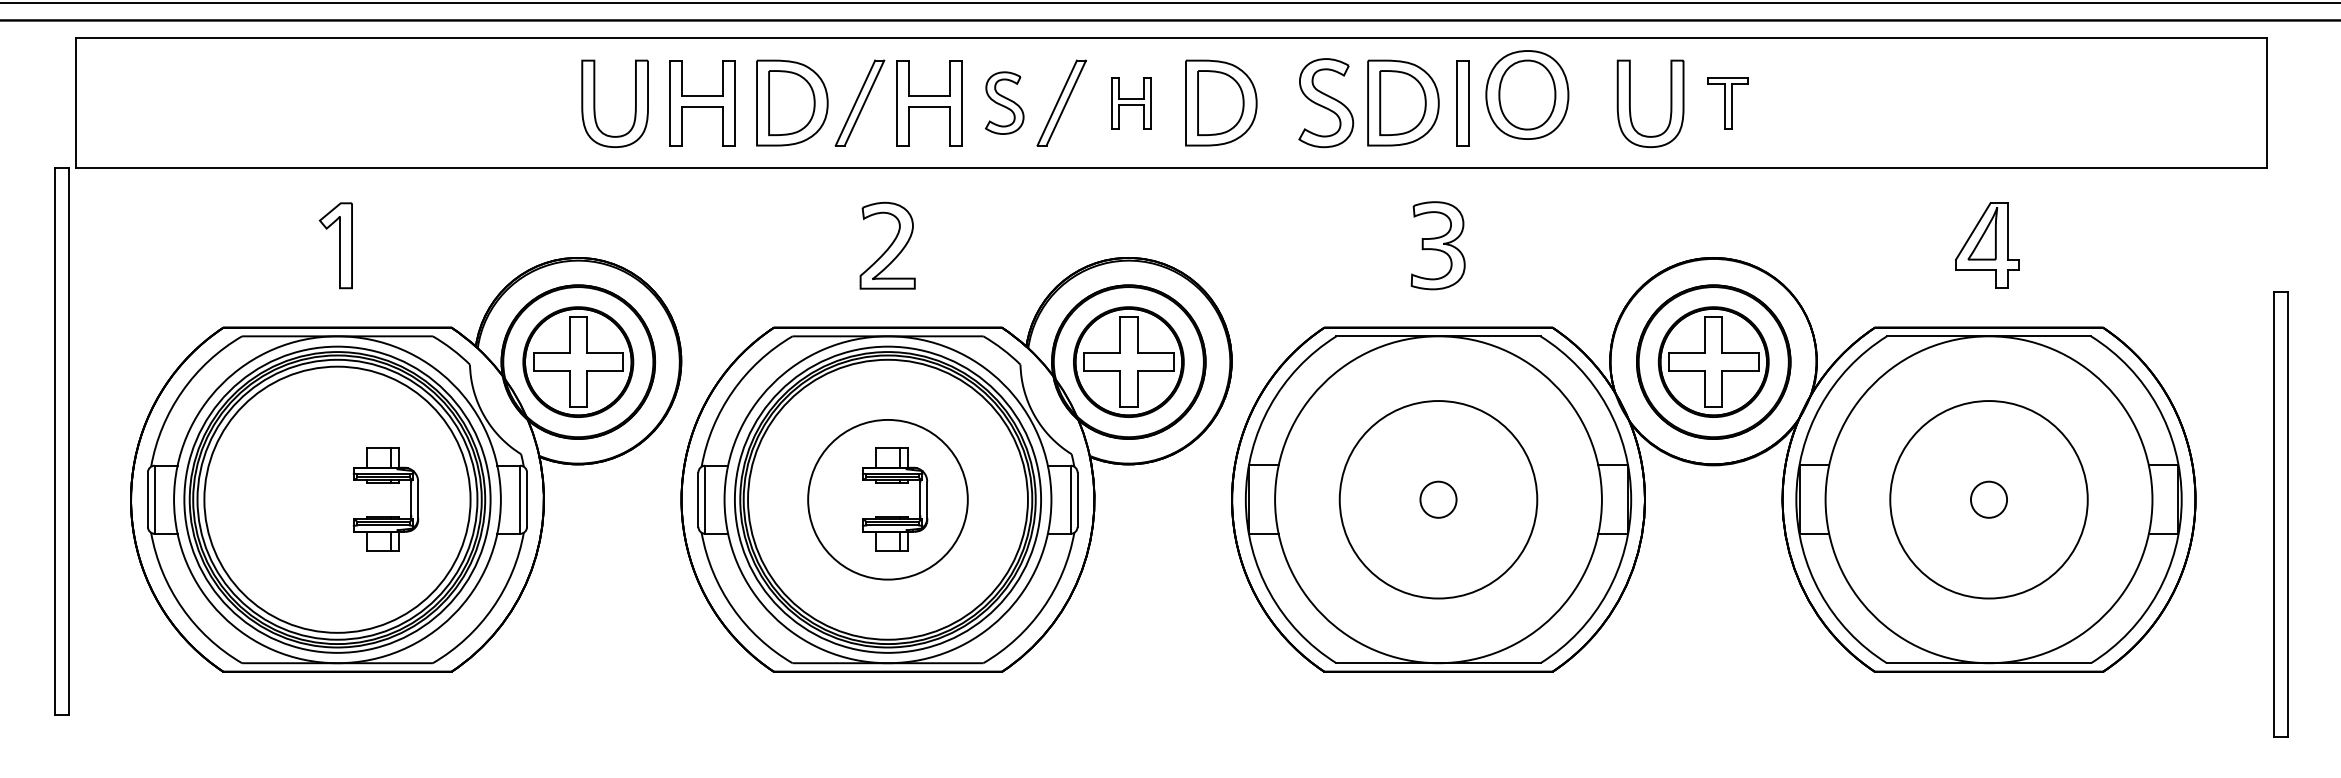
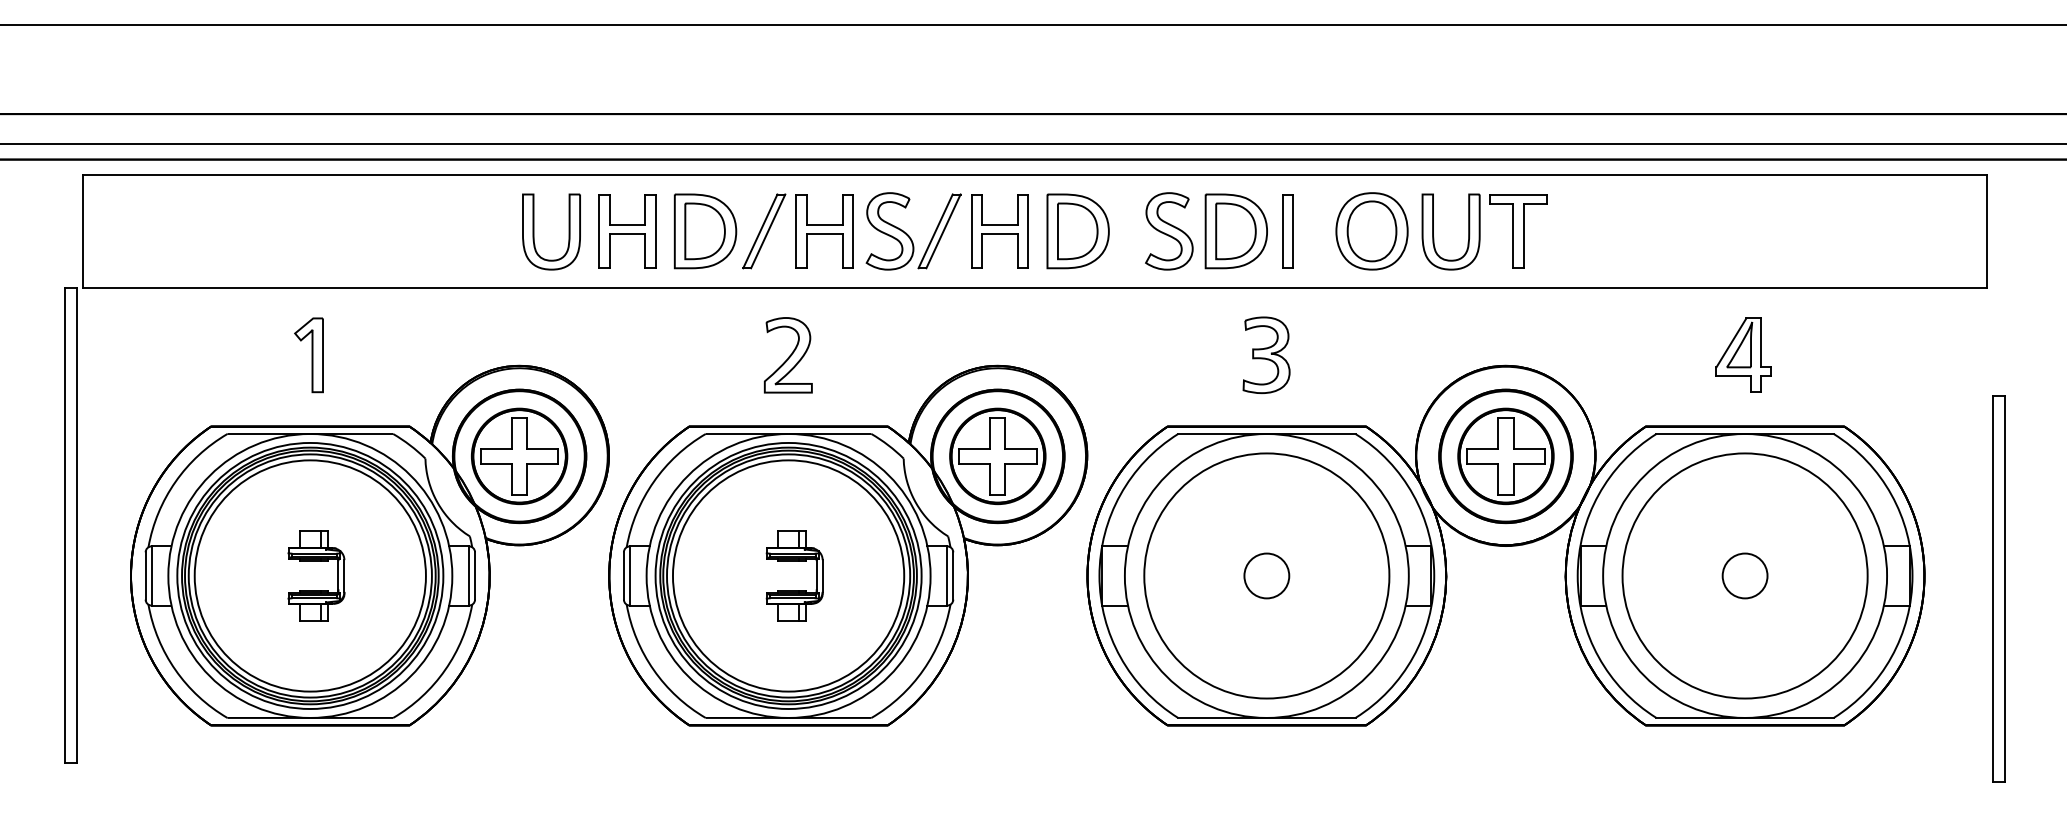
part: (1526, 95) -> (1371, 231), moved
part: (1004, 103) -> (889, 231), size x1.43
part: (1130, 103) -> (999, 231), size x1.67
part: (1728, 103) -> (1518, 231), size x1.67
part: (386, 483) -> (316, 561), moved
circle: (887, 499) -> (788, 575), size x1.67
circle: (1438, 499) -> (1266, 575), size x1.43
circle: (1438, 499) -> (1266, 575), size x1.43
circle: (1988, 499) -> (1744, 575), size x1.43
circle: (1988, 499) -> (1744, 575), size x1.43

